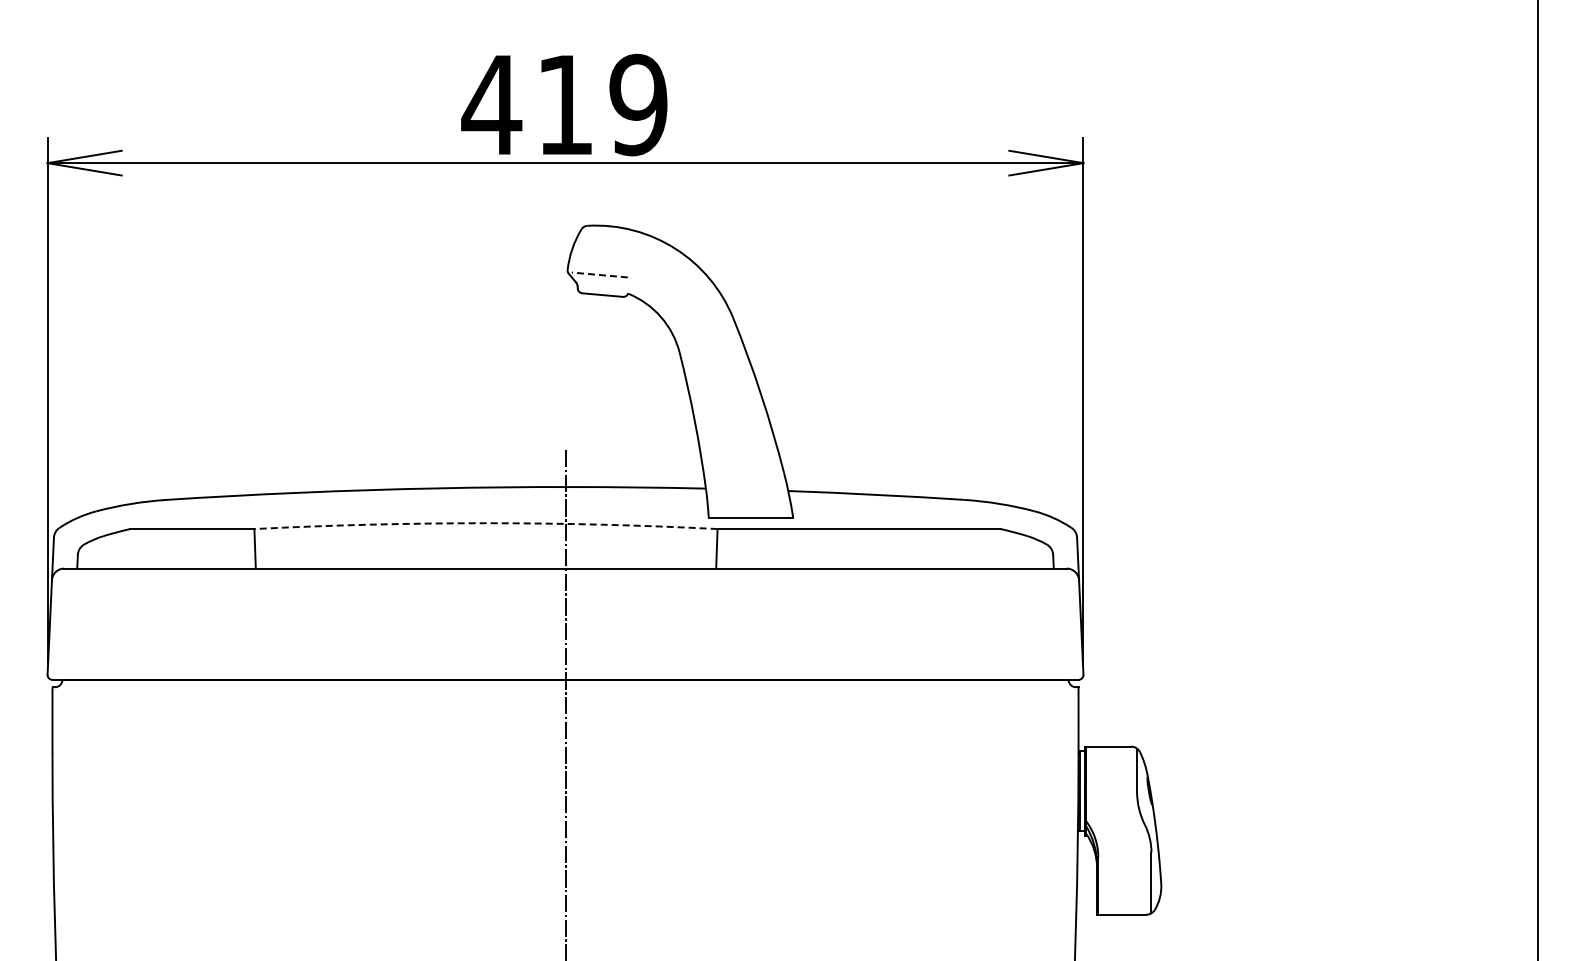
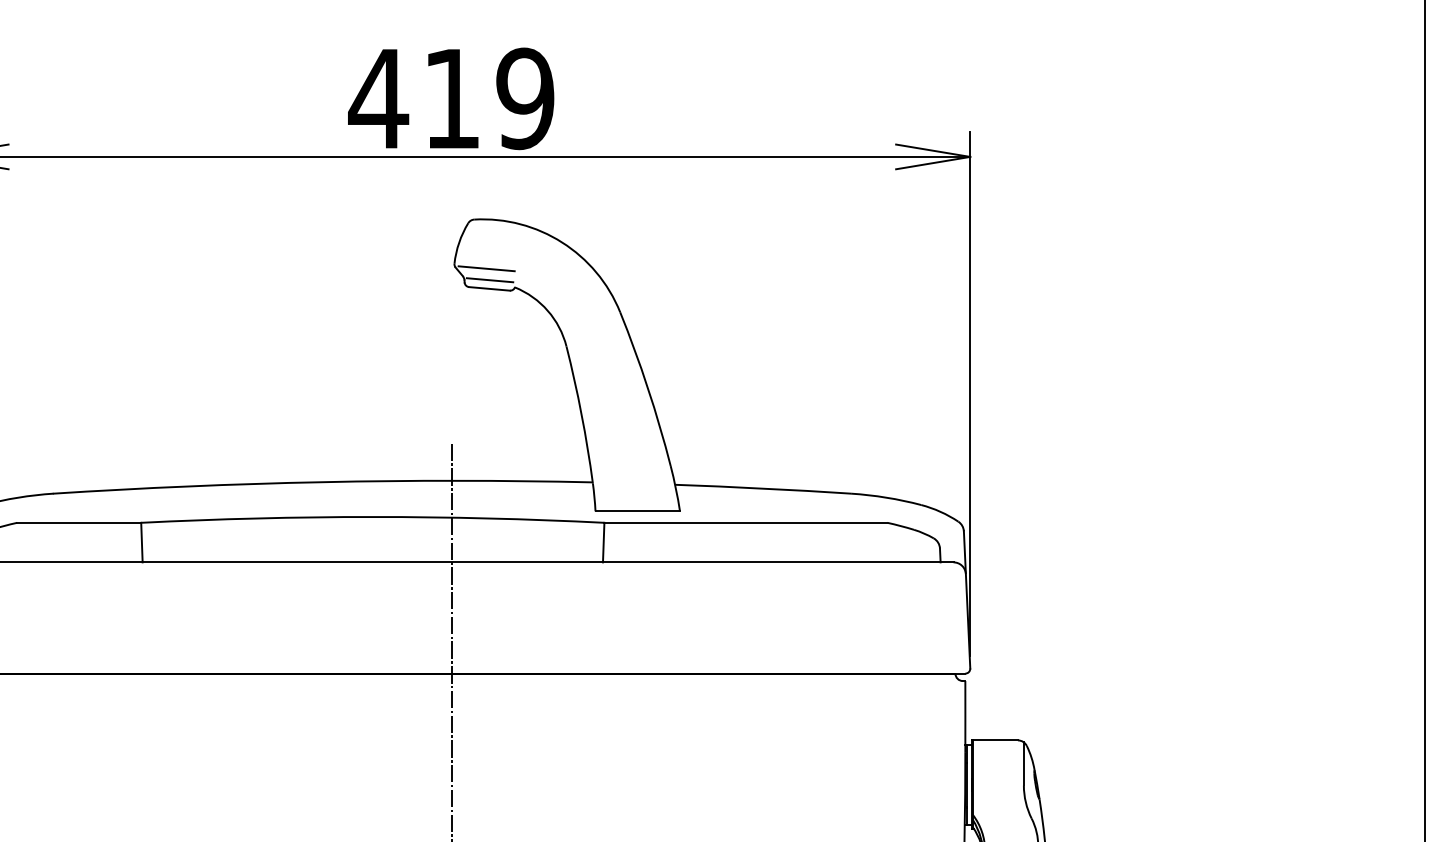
line: (599, 274) -> (486, 268), dashed -> solid
line: (603, 286) -> (490, 280), added
arc: (486, 523) -> (373, 517), dashed -> solid

